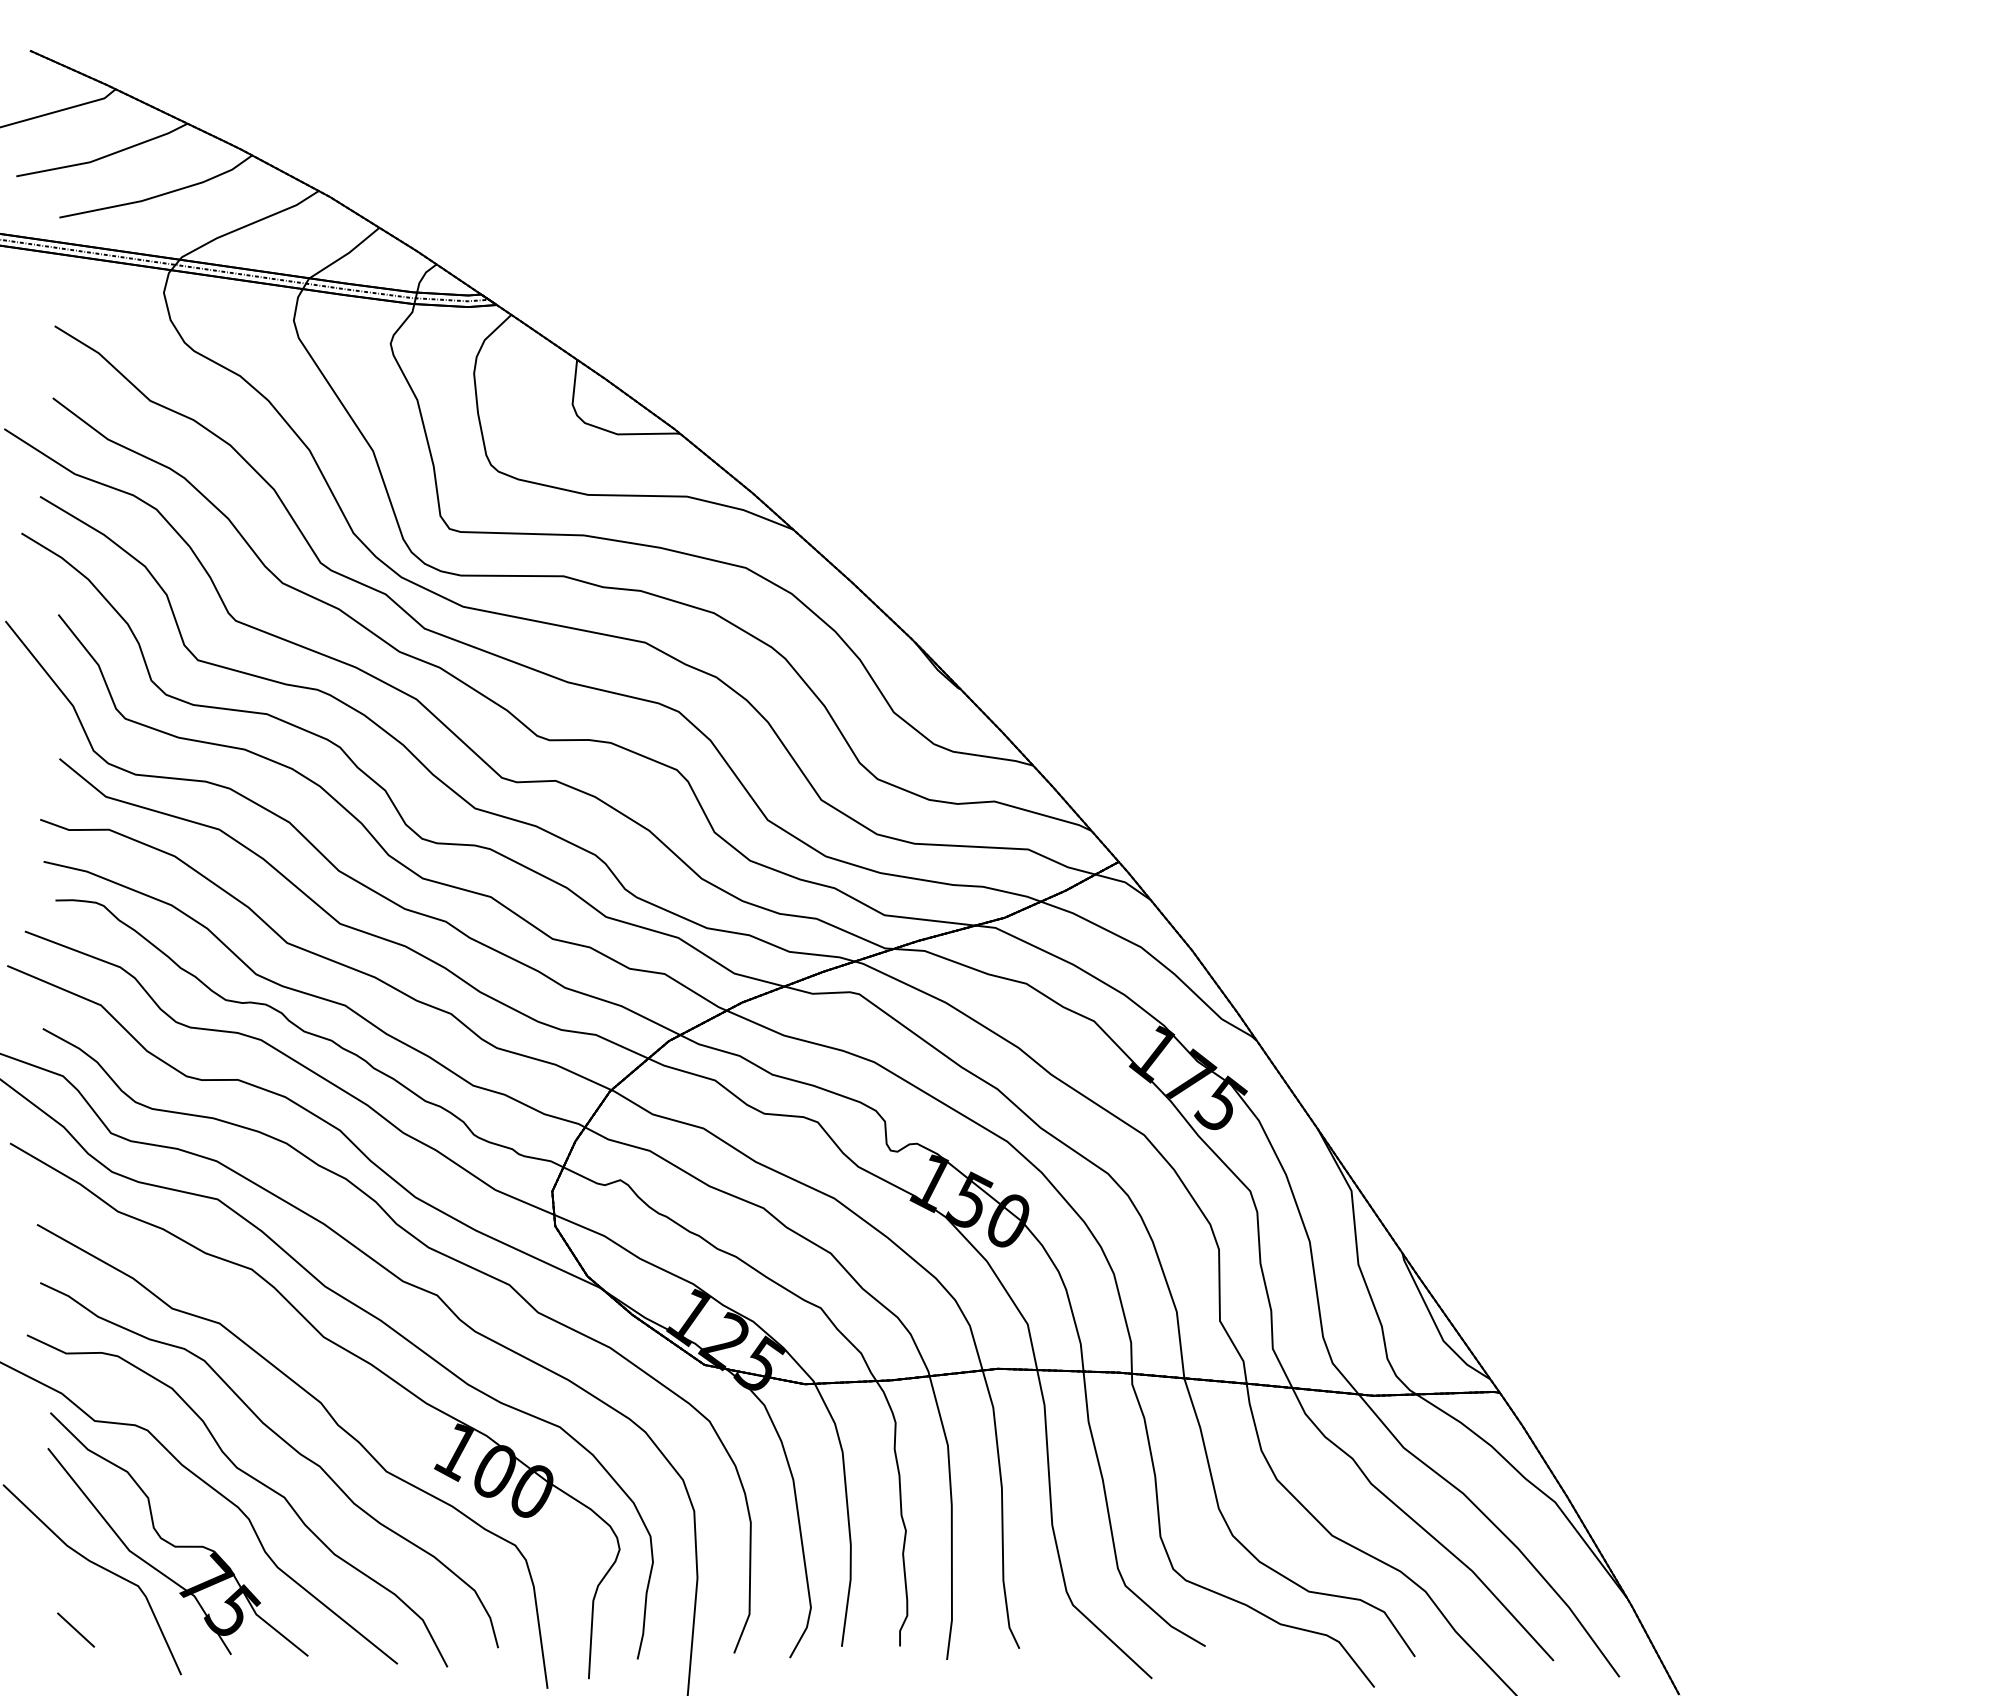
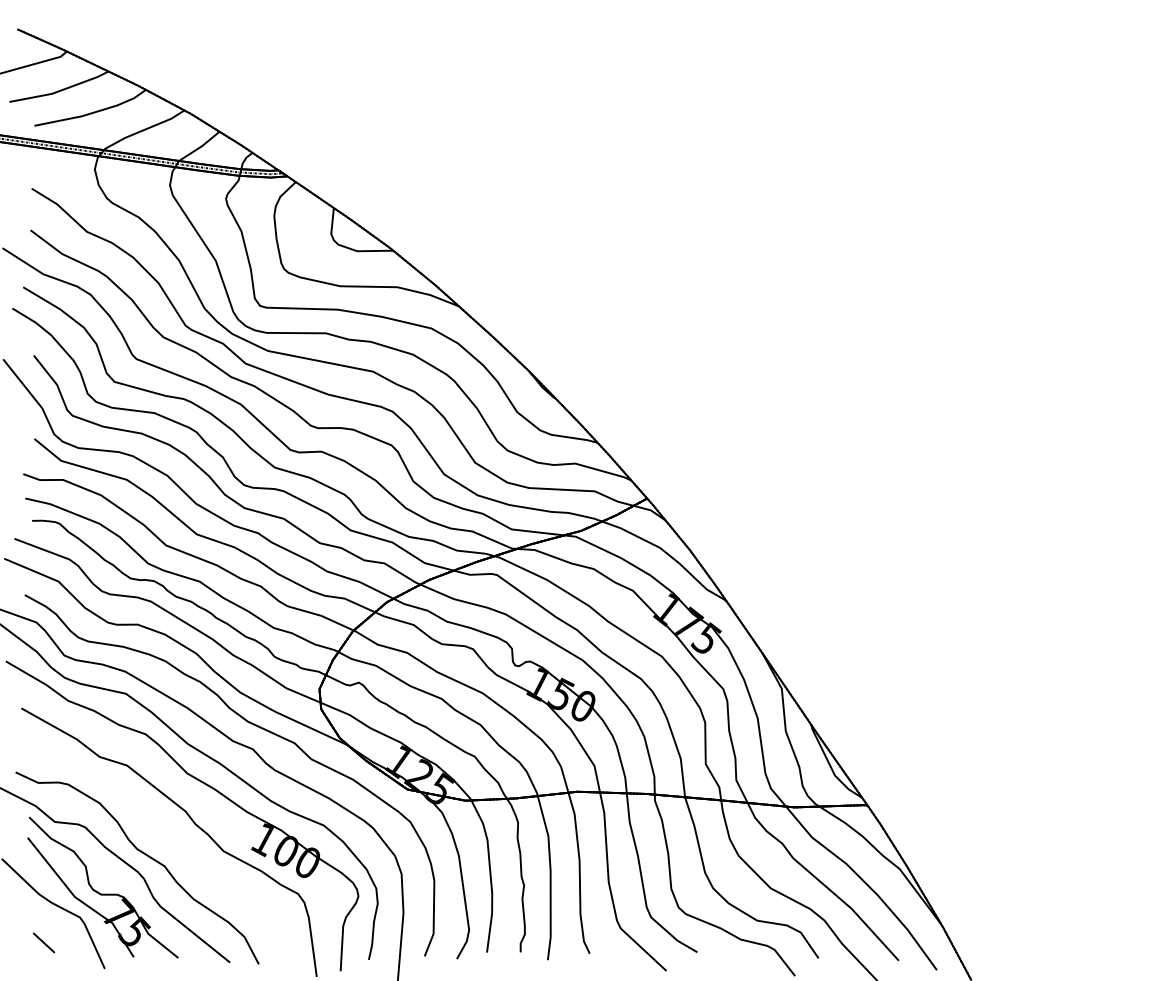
curve: (287, 1446) -> (166, 836), removed

